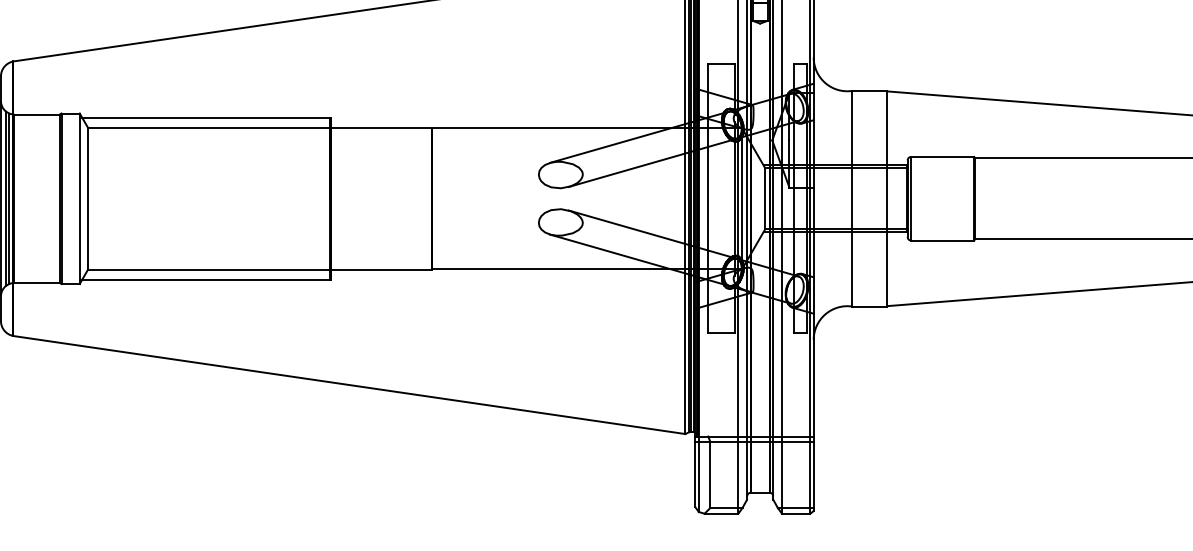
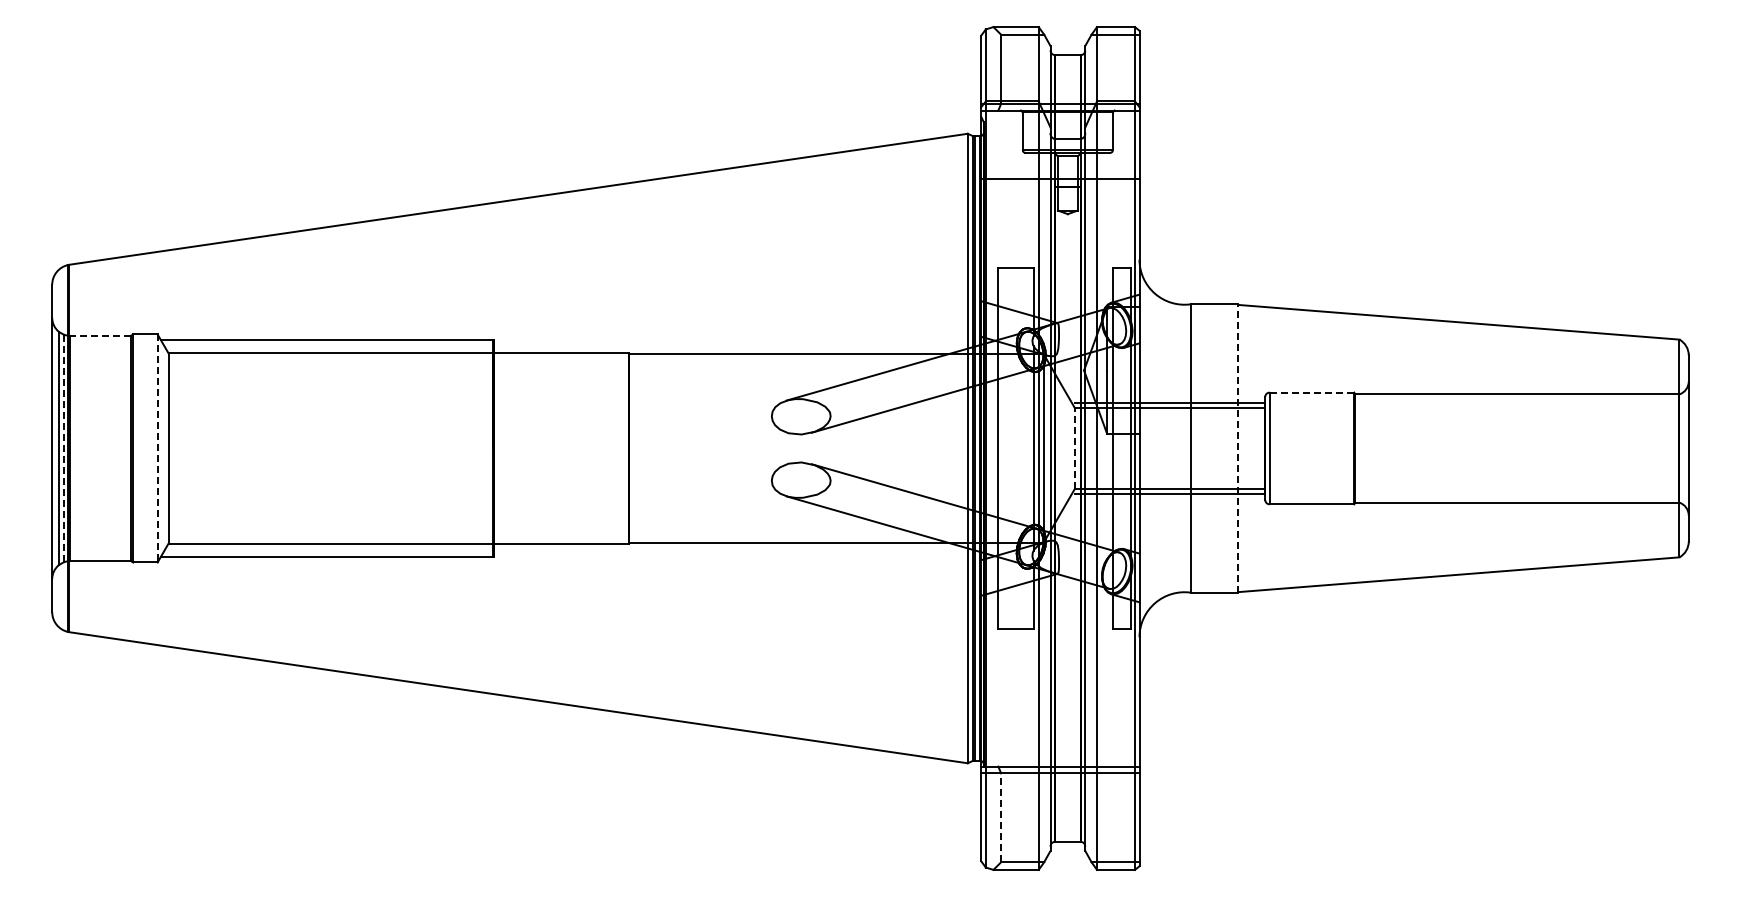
line: (37, 114) -> (100, 335), solid -> dashed
line: (942, 156) -> (1311, 392), solid -> dashed
line: (9, 198) -> (63, 448), solid -> dashed
line: (79, 198) -> (157, 448), solid -> dashed
line: (765, 198) -> (1074, 448), solid -> dashed
line: (887, 198) -> (1238, 447), solid -> dashed
line: (710, 474) -> (1001, 817), solid -> dashed

